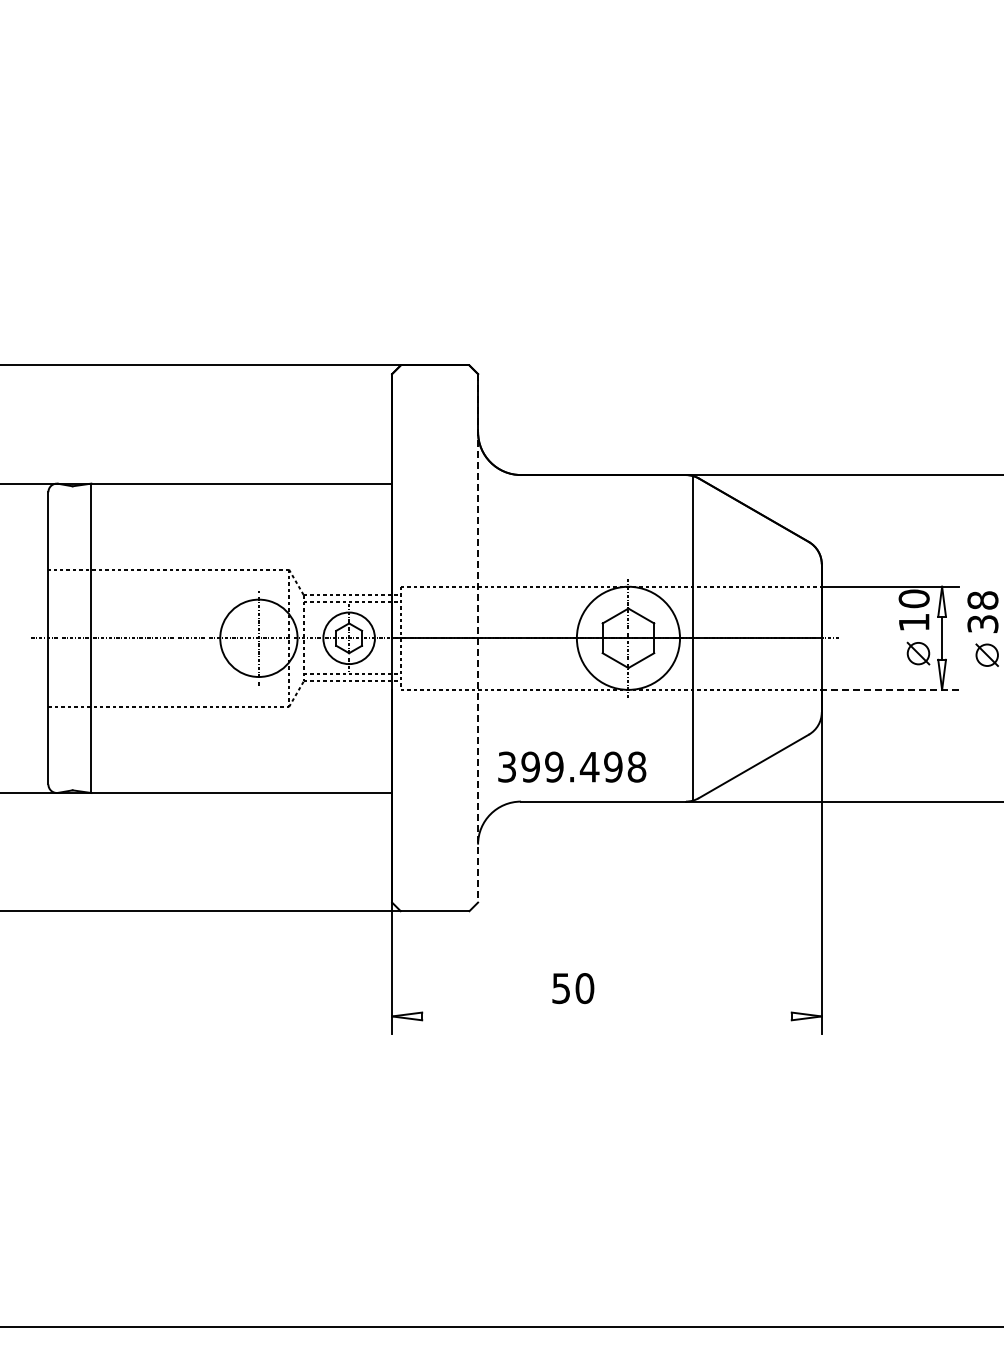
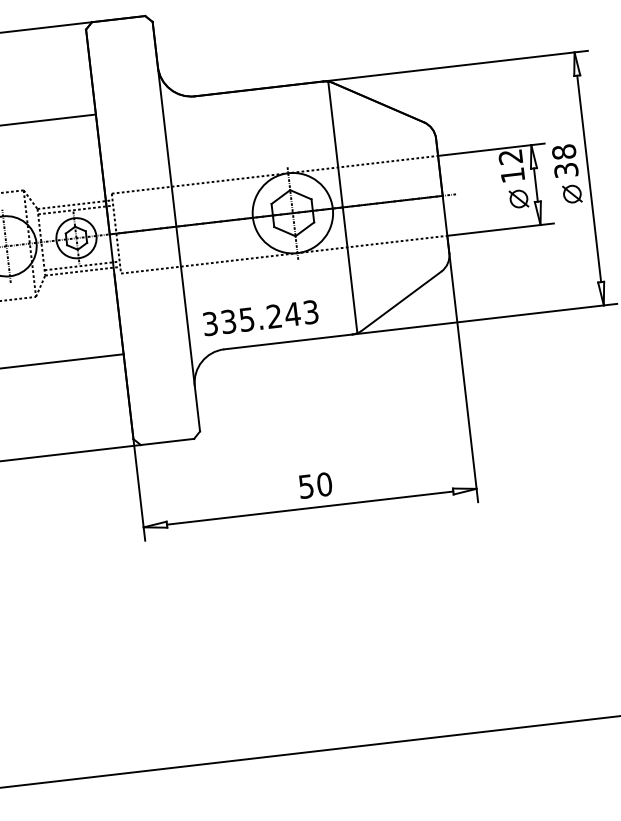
text: (913, 598) -> (510, 156), 10 -> 12
line: (478, 638) -> (176, 226), dashed -> solid
line: (890, 689) -> (500, 229), dashed -> solid
text: (583, 766) -> (269, 316), 399.498 -> 335.243
text: (573, 988) -> (315, 485), moved
line: (606, 1016) -> (309, 508), added

